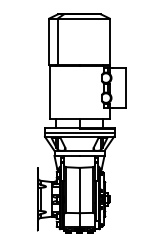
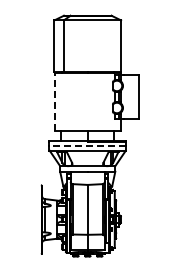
line: (49, 92) -> (54, 101), solid -> dashed
line: (79, 133) -> (87, 146), solid -> dashed

